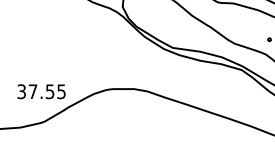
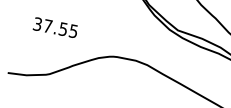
text: (41, 91) -> (55, 27), moved

